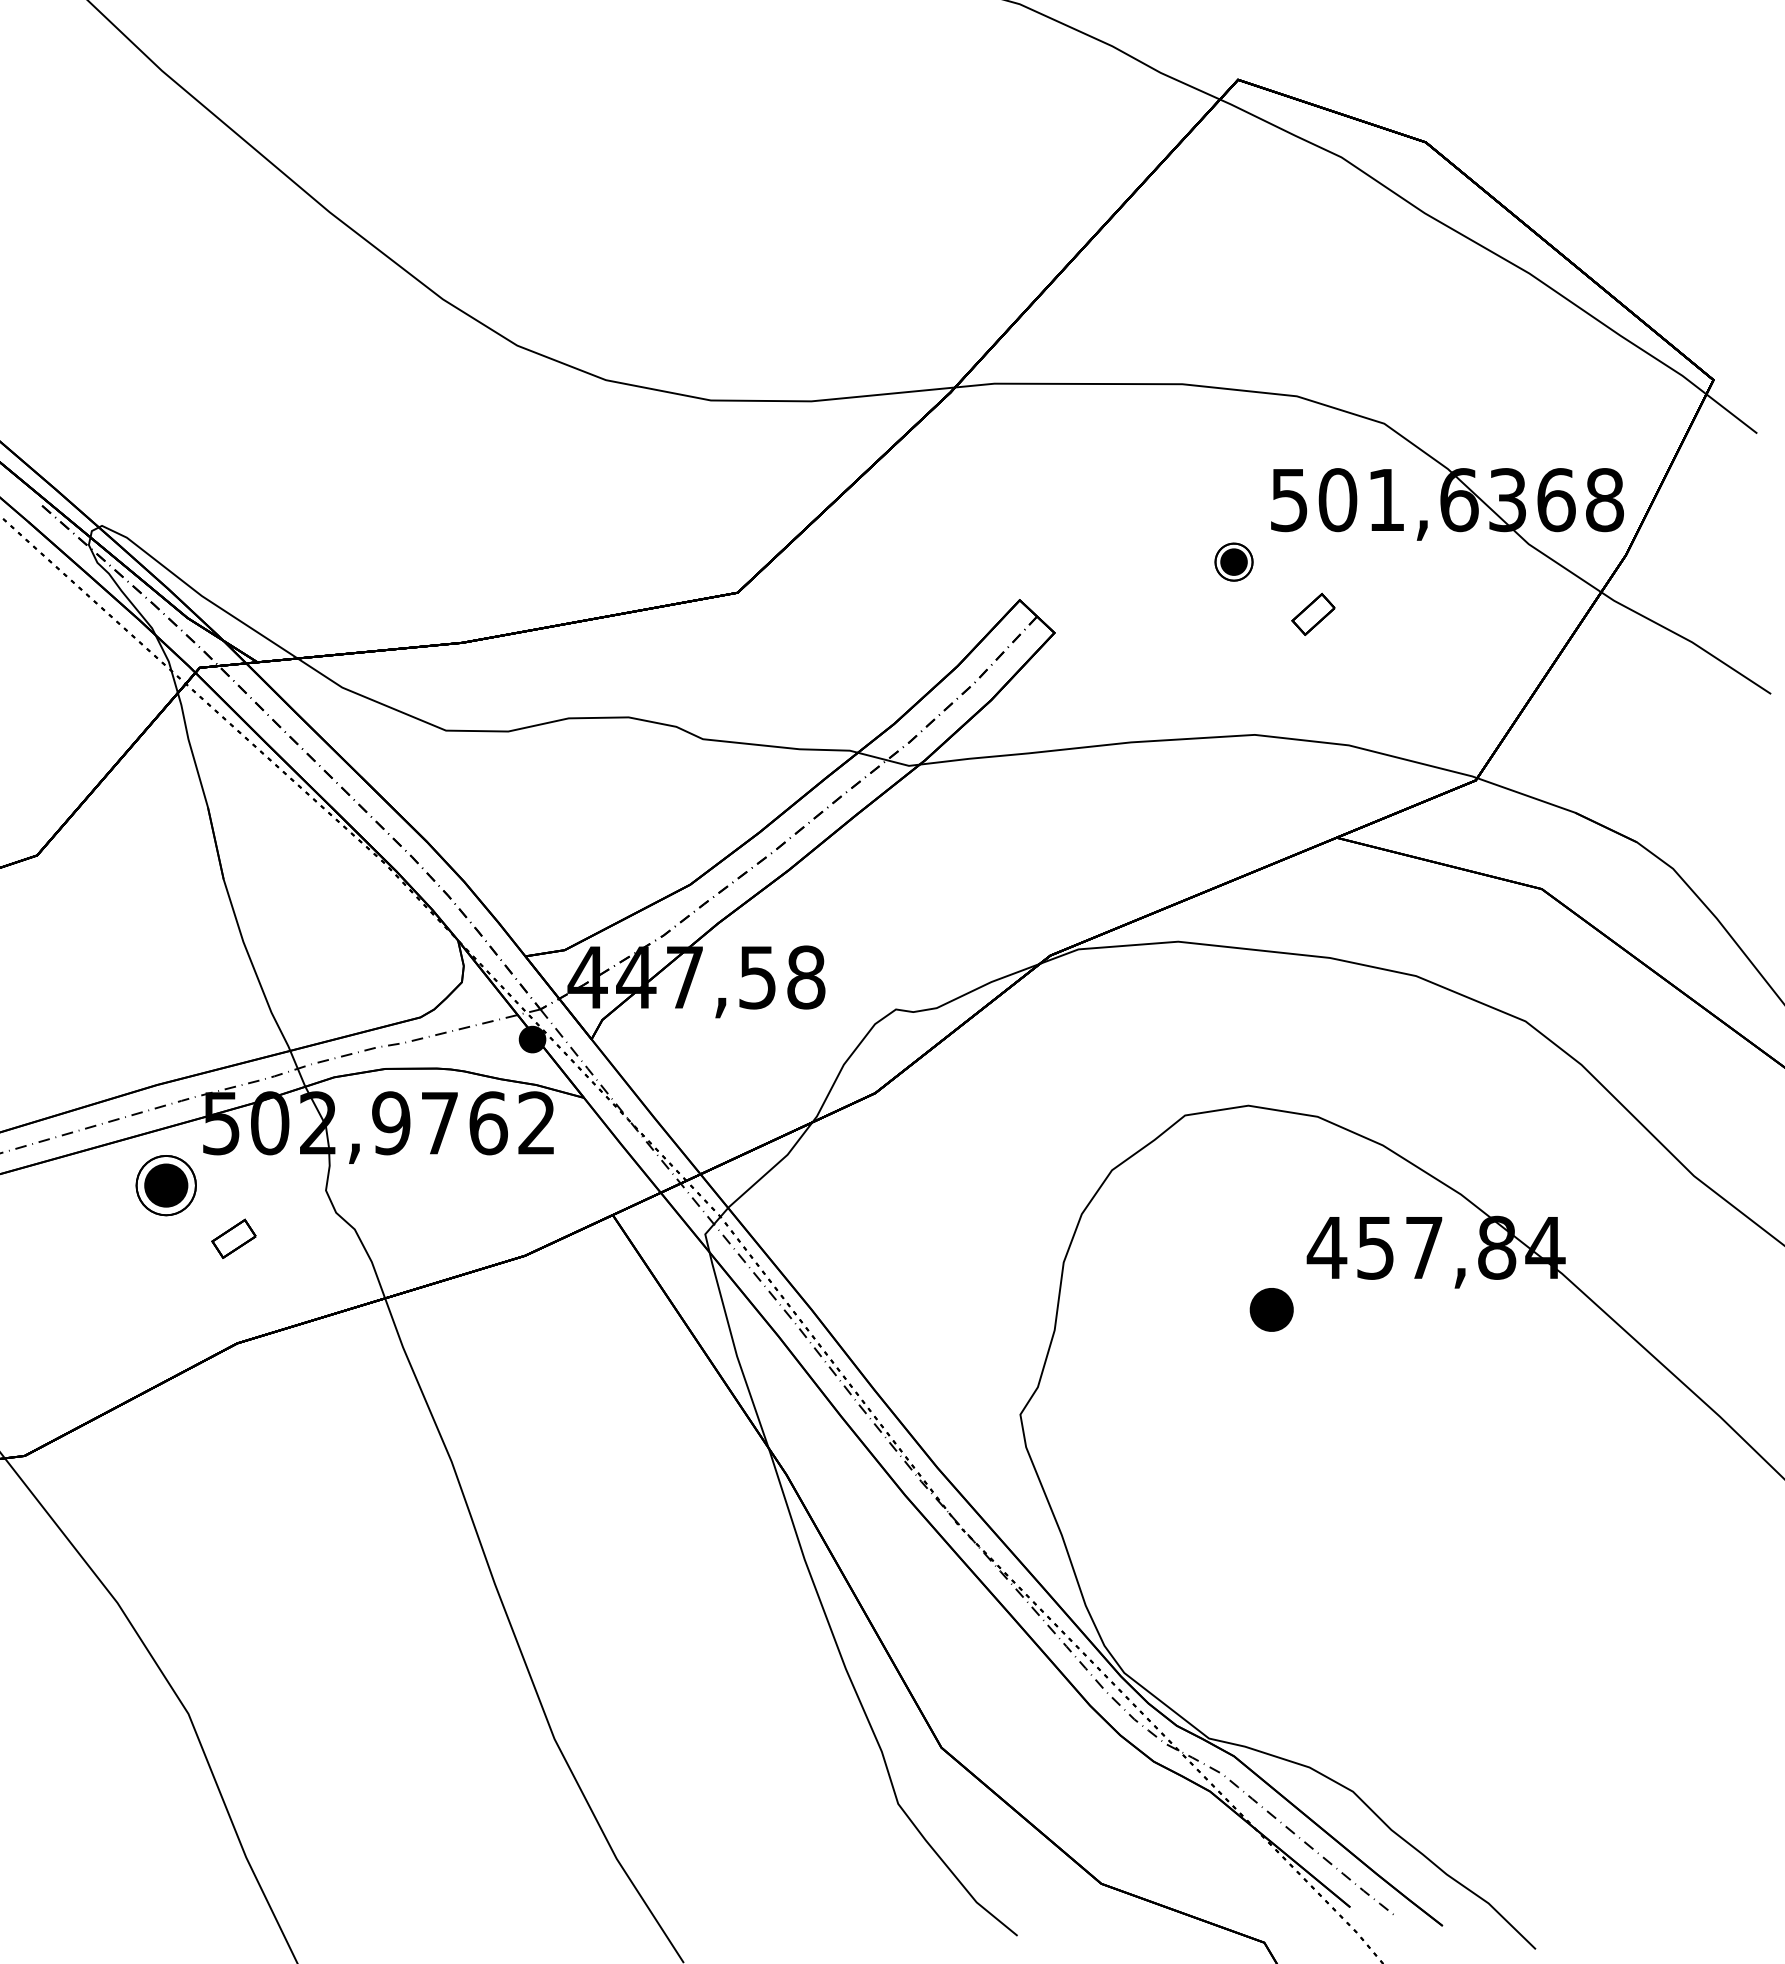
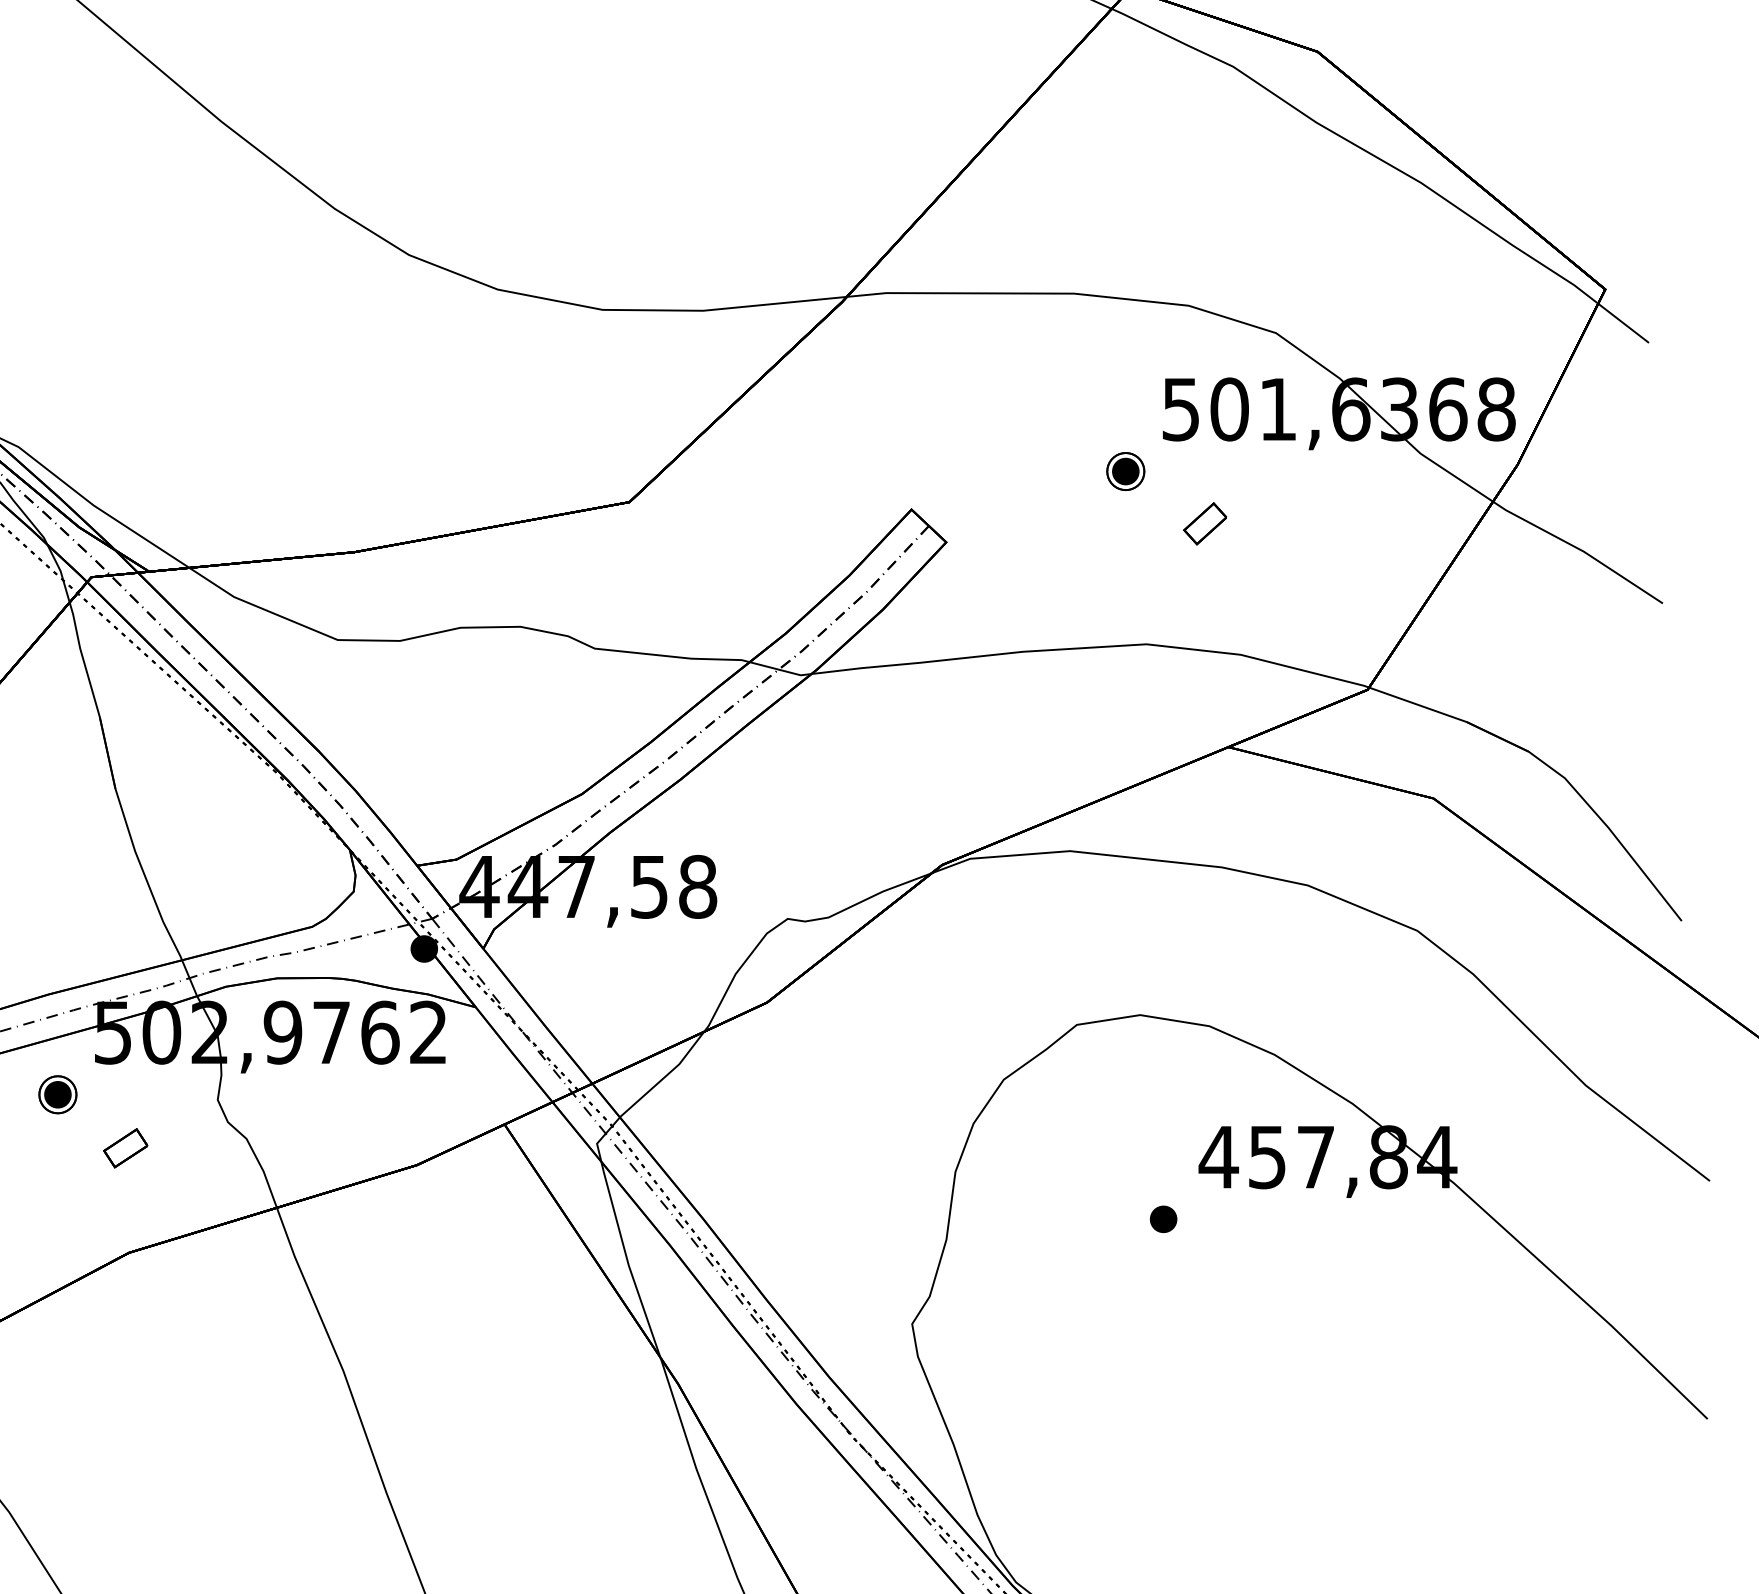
part: (165, 1184) -> (57, 1093), size x0.62
part: (1271, 1309) -> (1163, 1218), size x0.62

